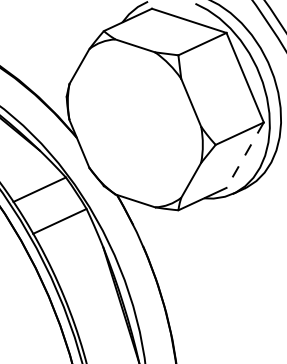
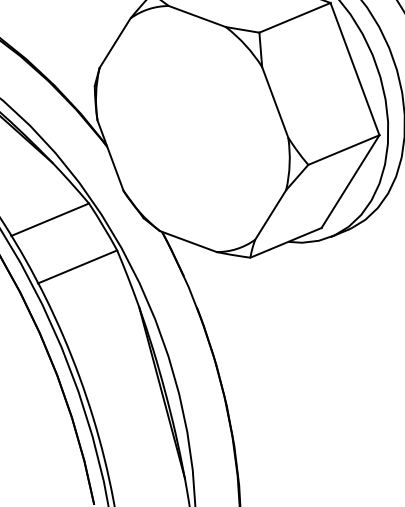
line: (245, 155) -> (350, 182), dashed -> solid

